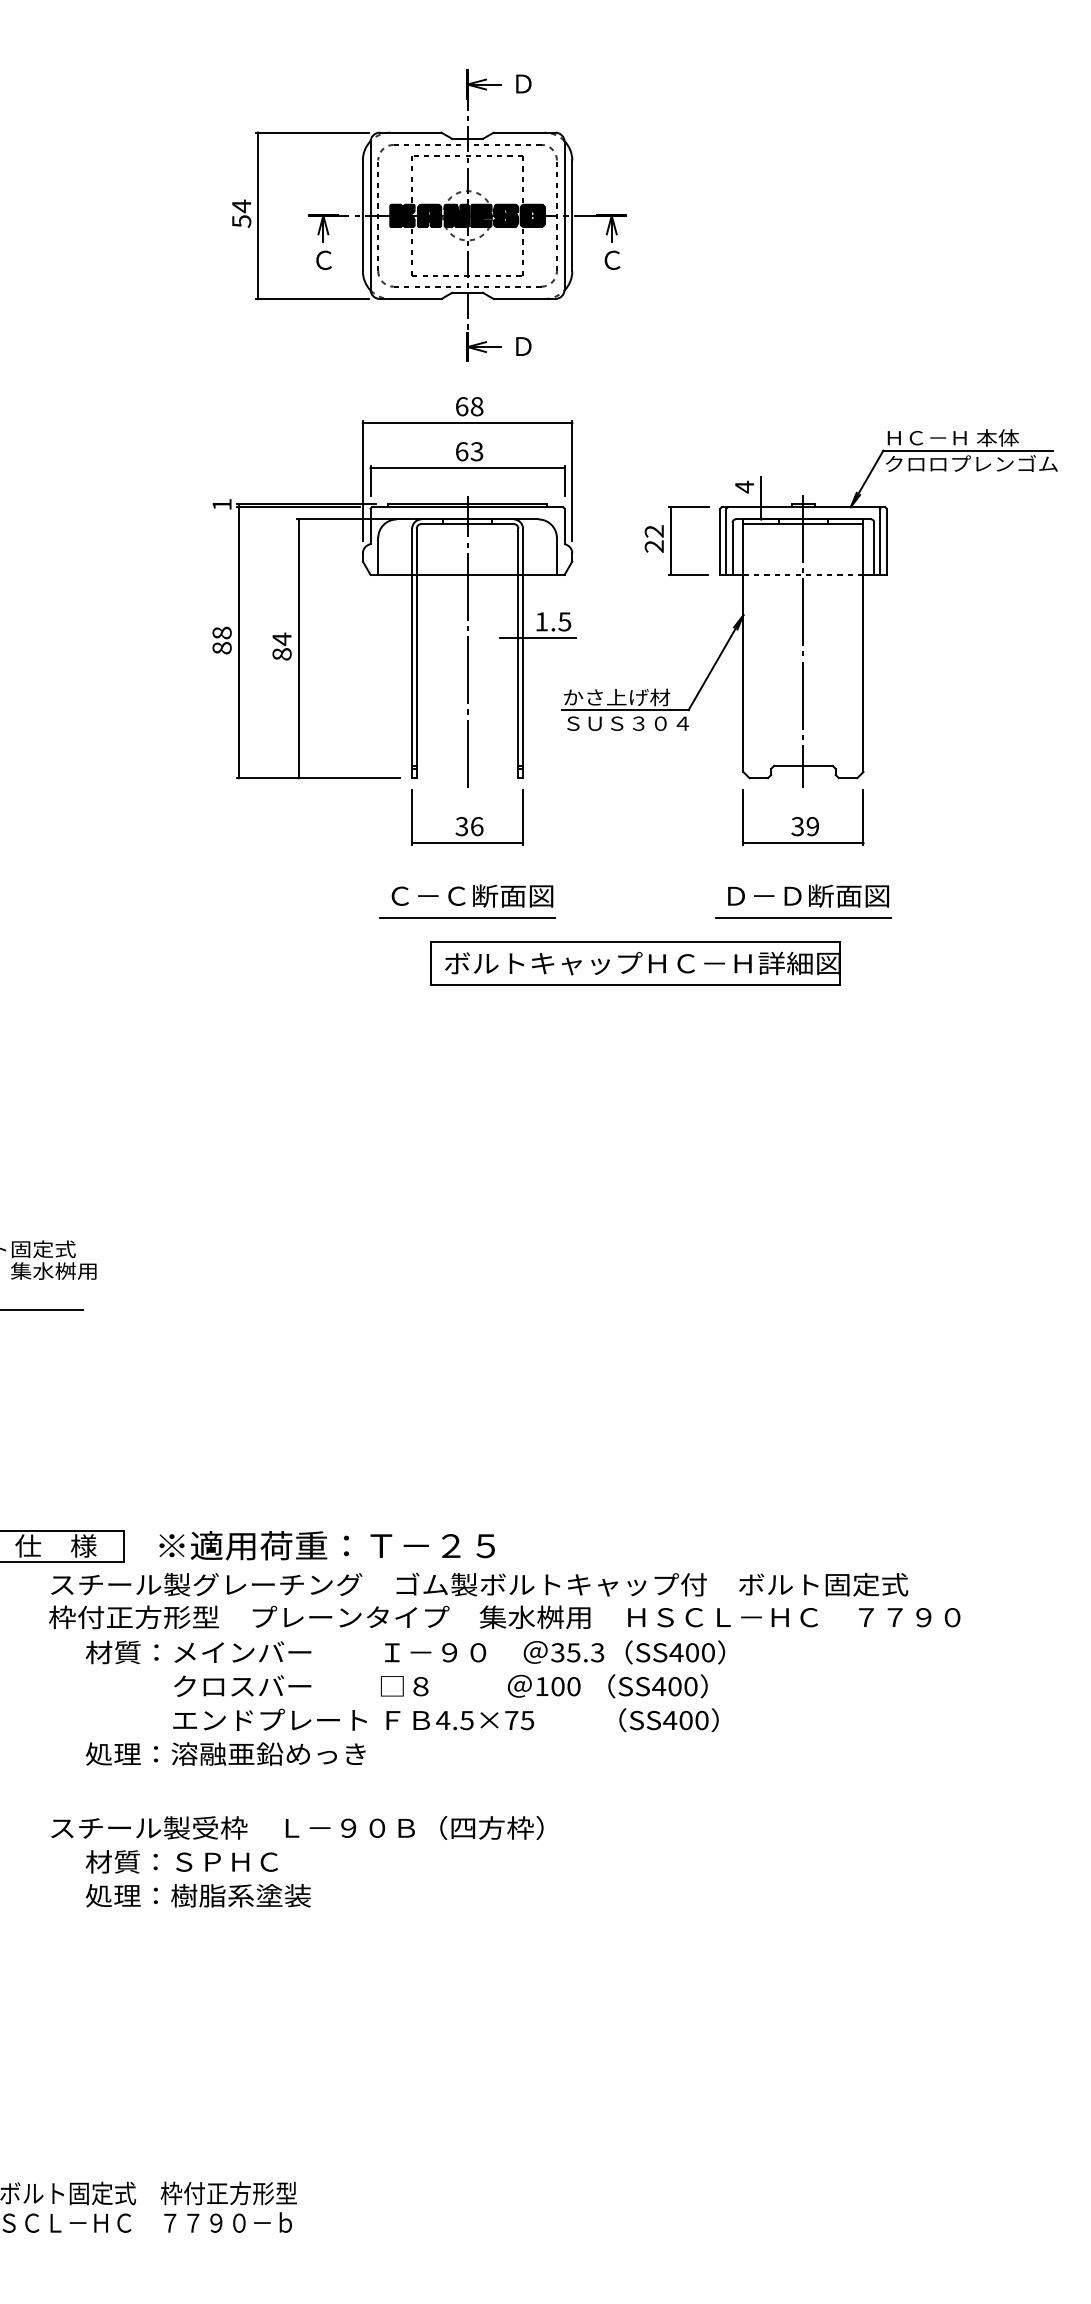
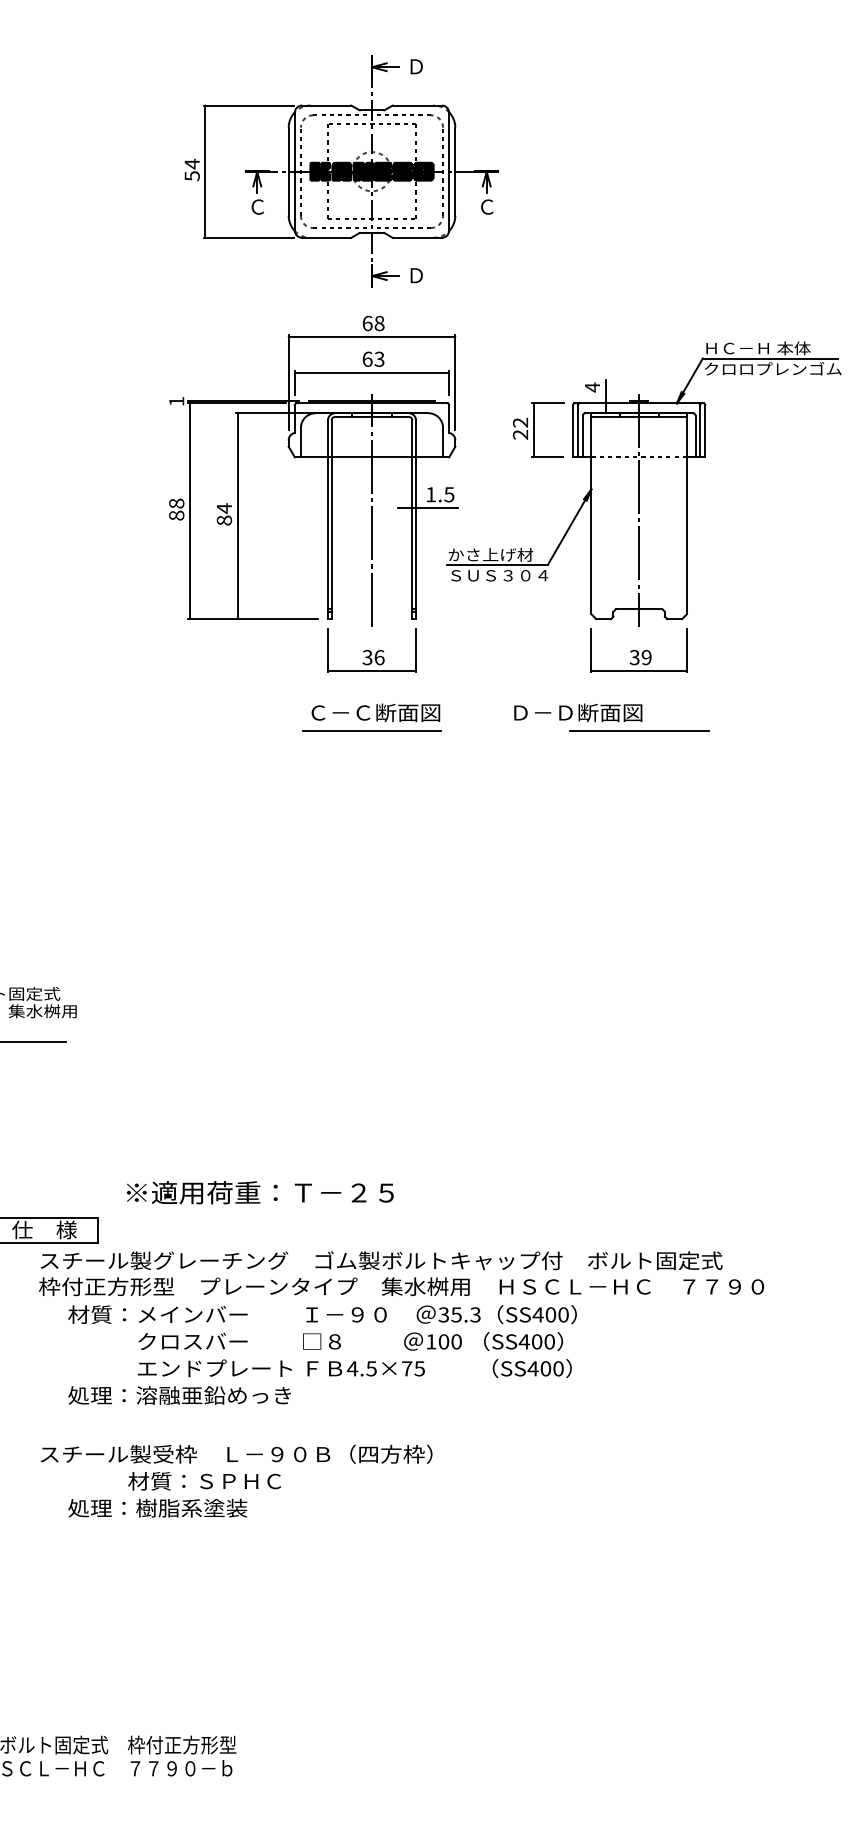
text: (808, 895) -> (578, 712), moved
part: (635, 963) -> (505, 766), removed
text: (327, 1545) -> (260, 1192), moved
text: (181, 1862) -> (204, 1481), moved

